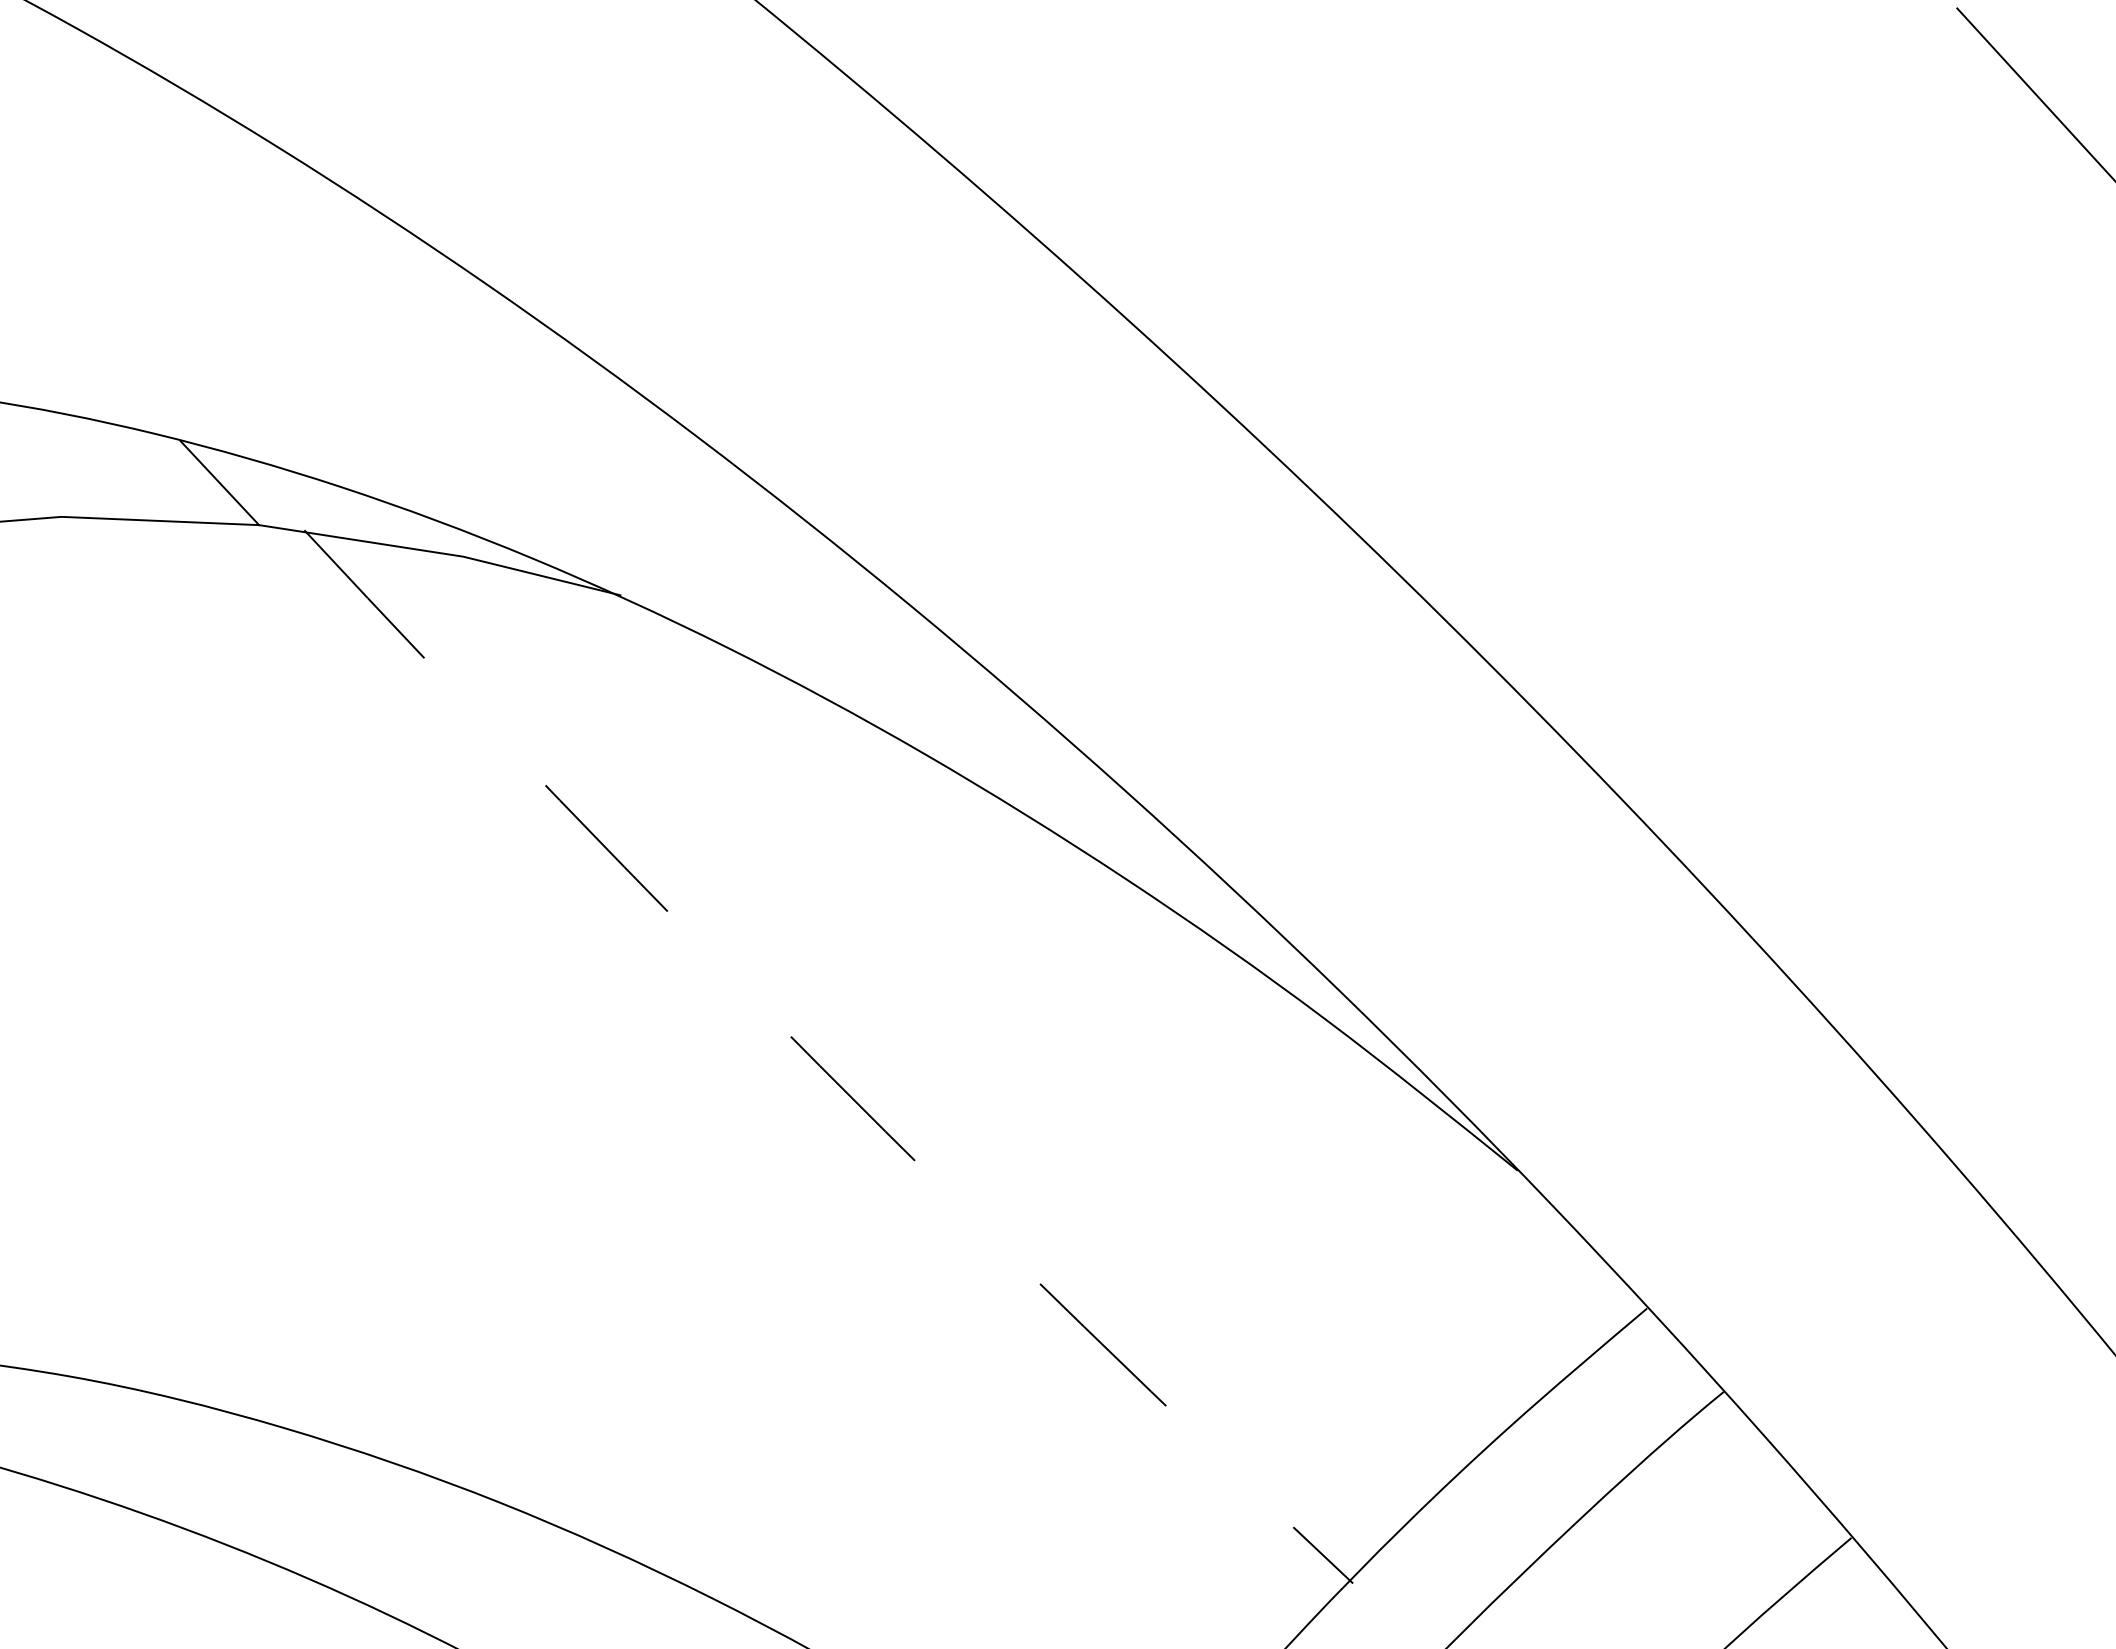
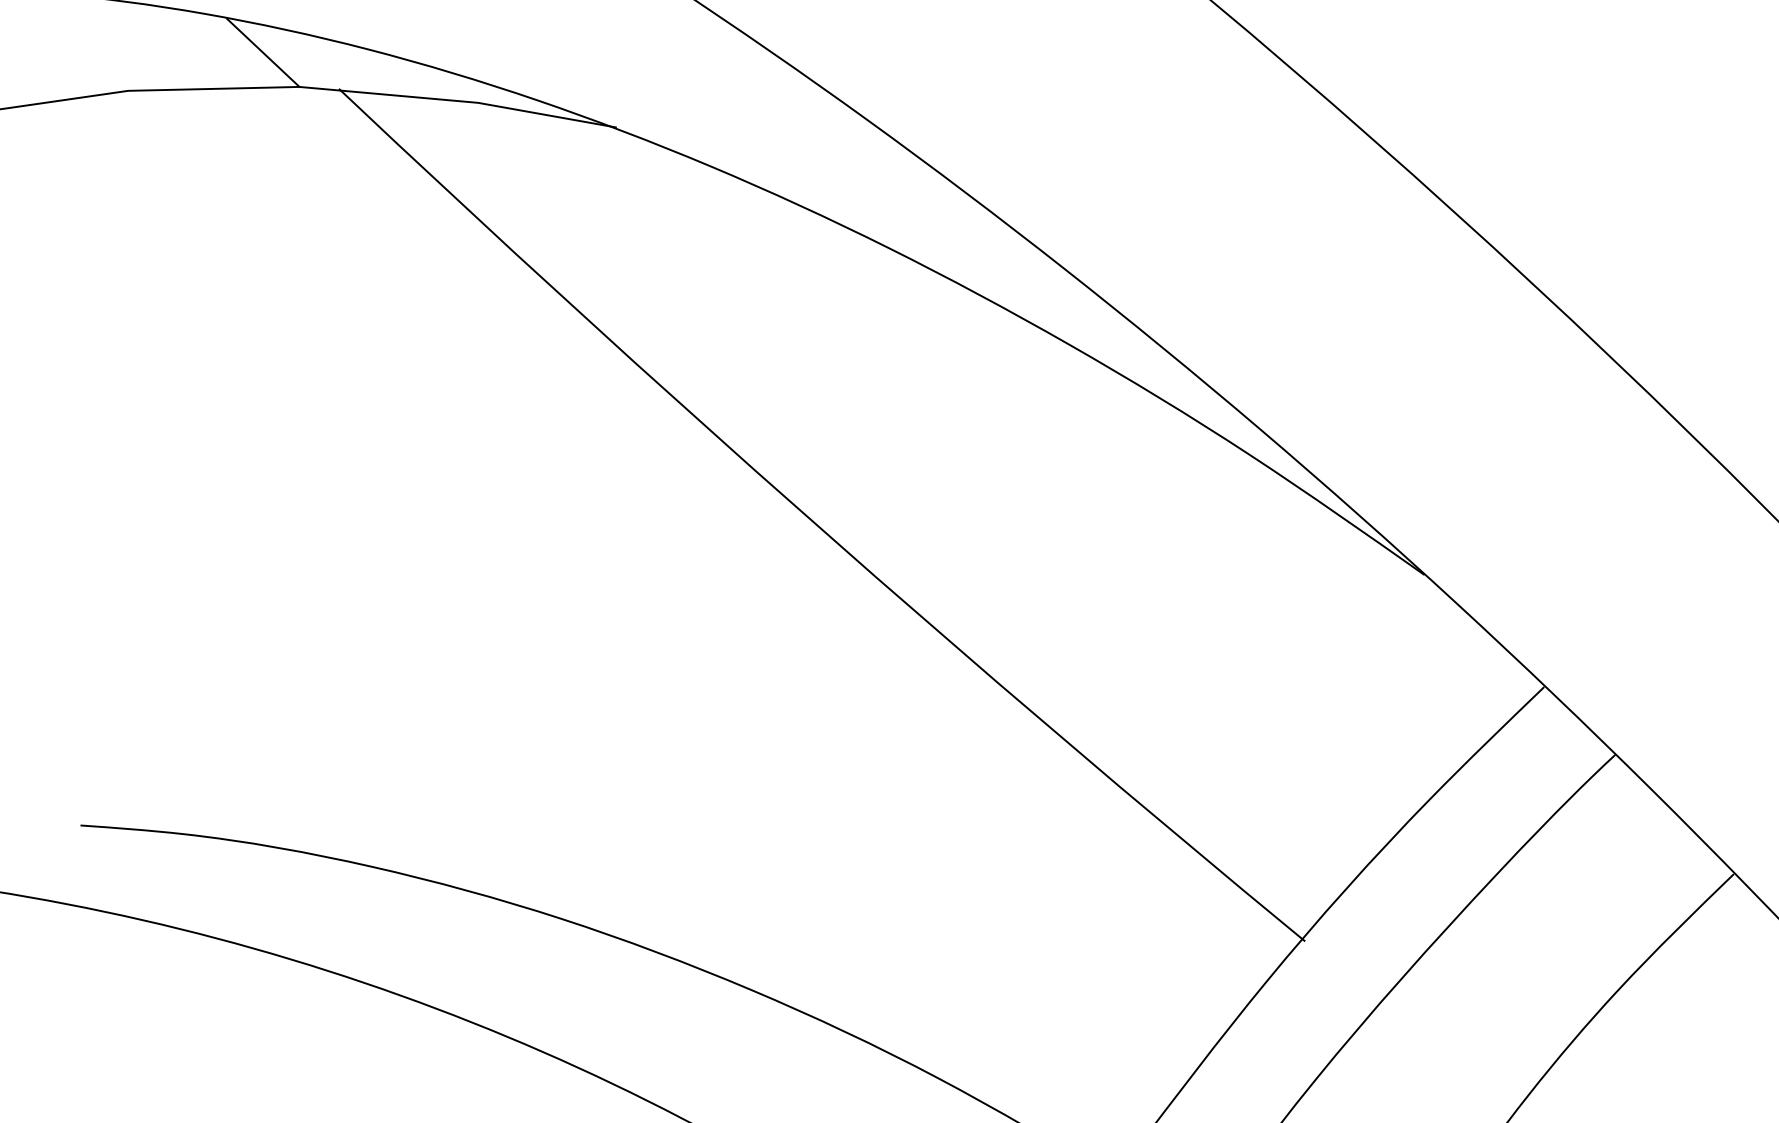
arc: (819, 1065) -> (814, 523), dashed -> solid

